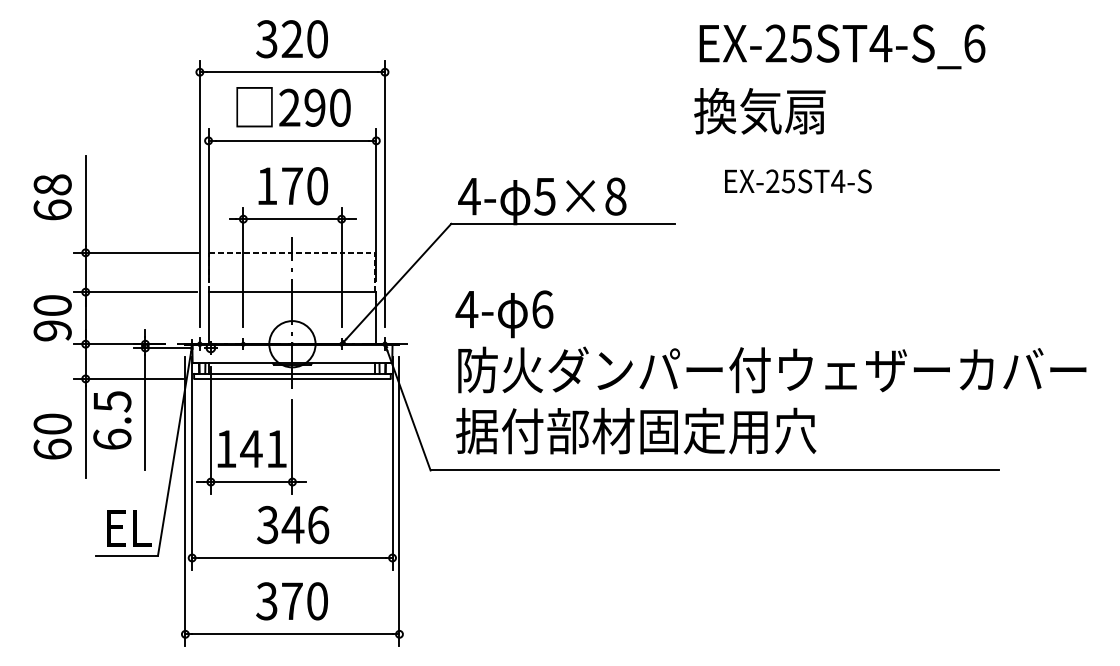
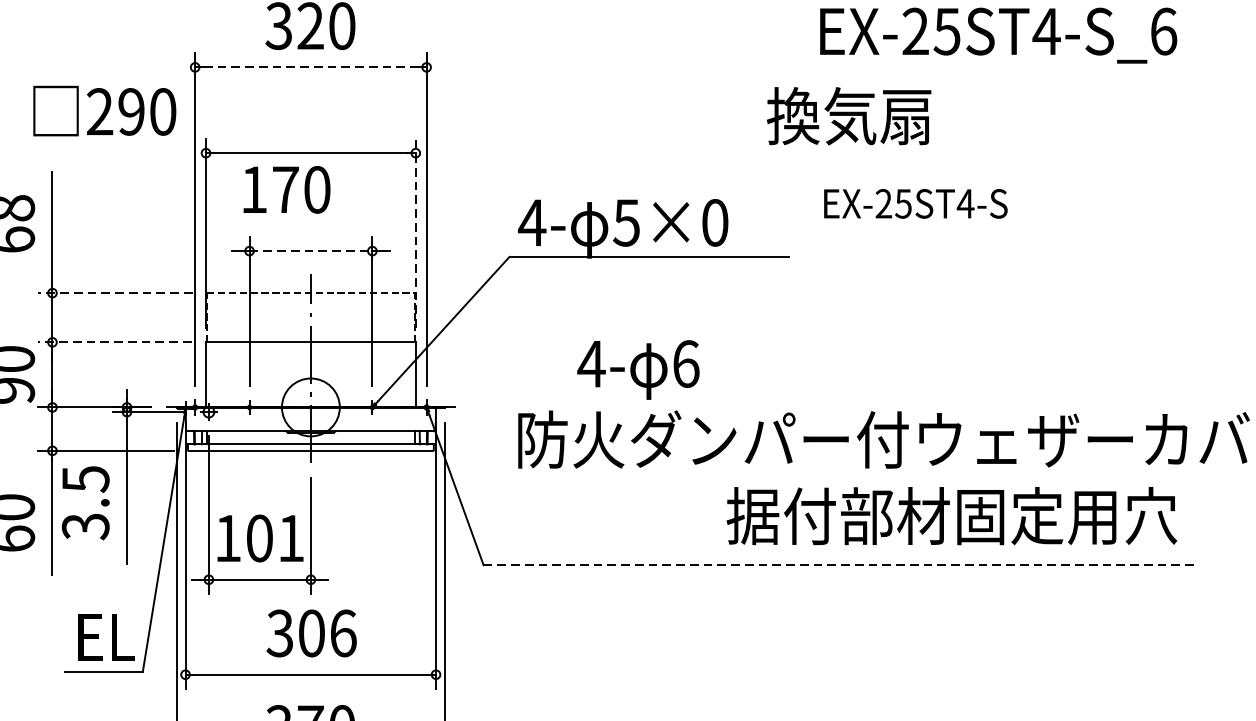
line: (292, 72) -> (310, 67), solid -> dashed
text: (293, 107) -> (104, 111), moved
text: (759, 111) -> (848, 116), moved
text: (798, 181) -> (916, 203), moved
text: (293, 186) -> (287, 190), moved
text: (615, 196) -> (714, 222), 5×8 -> 5×0
line: (376, 204) -> (415, 232), solid -> dashed
line: (293, 219) -> (312, 251), solid -> dashed
line: (136, 252) -> (115, 292), solid -> dashed
line: (135, 292) -> (114, 342), solid -> dashed
text: (504, 314) -> (638, 370), moved
text: (636, 430) -> (952, 515), moved
text: (112, 439) -> (85, 526), 6.5 -> 3.5
text: (251, 449) -> (259, 539), 141 -> 101
line: (714, 470) -> (838, 565), solid -> dashed
text: (292, 524) -> (310, 632), 346 -> 306

